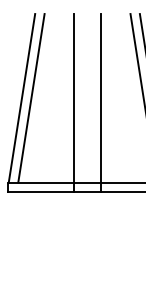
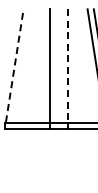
line: (21, 97) -> (14, 65), solid -> dashed
line: (30, 97) -> (20, 65), removed
line: (100, 97) -> (67, 65), solid -> dashed

